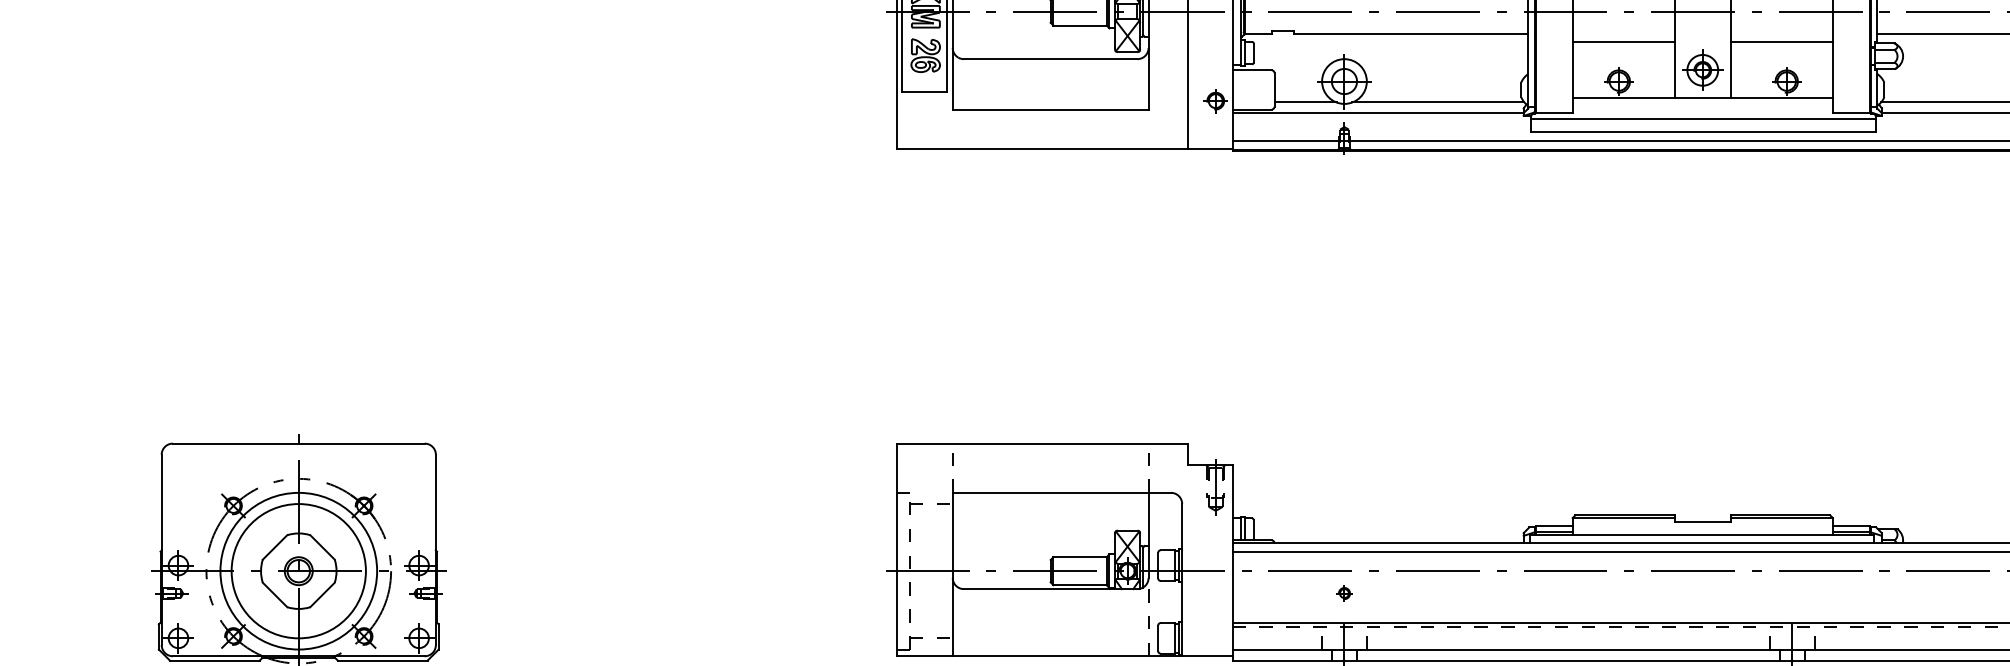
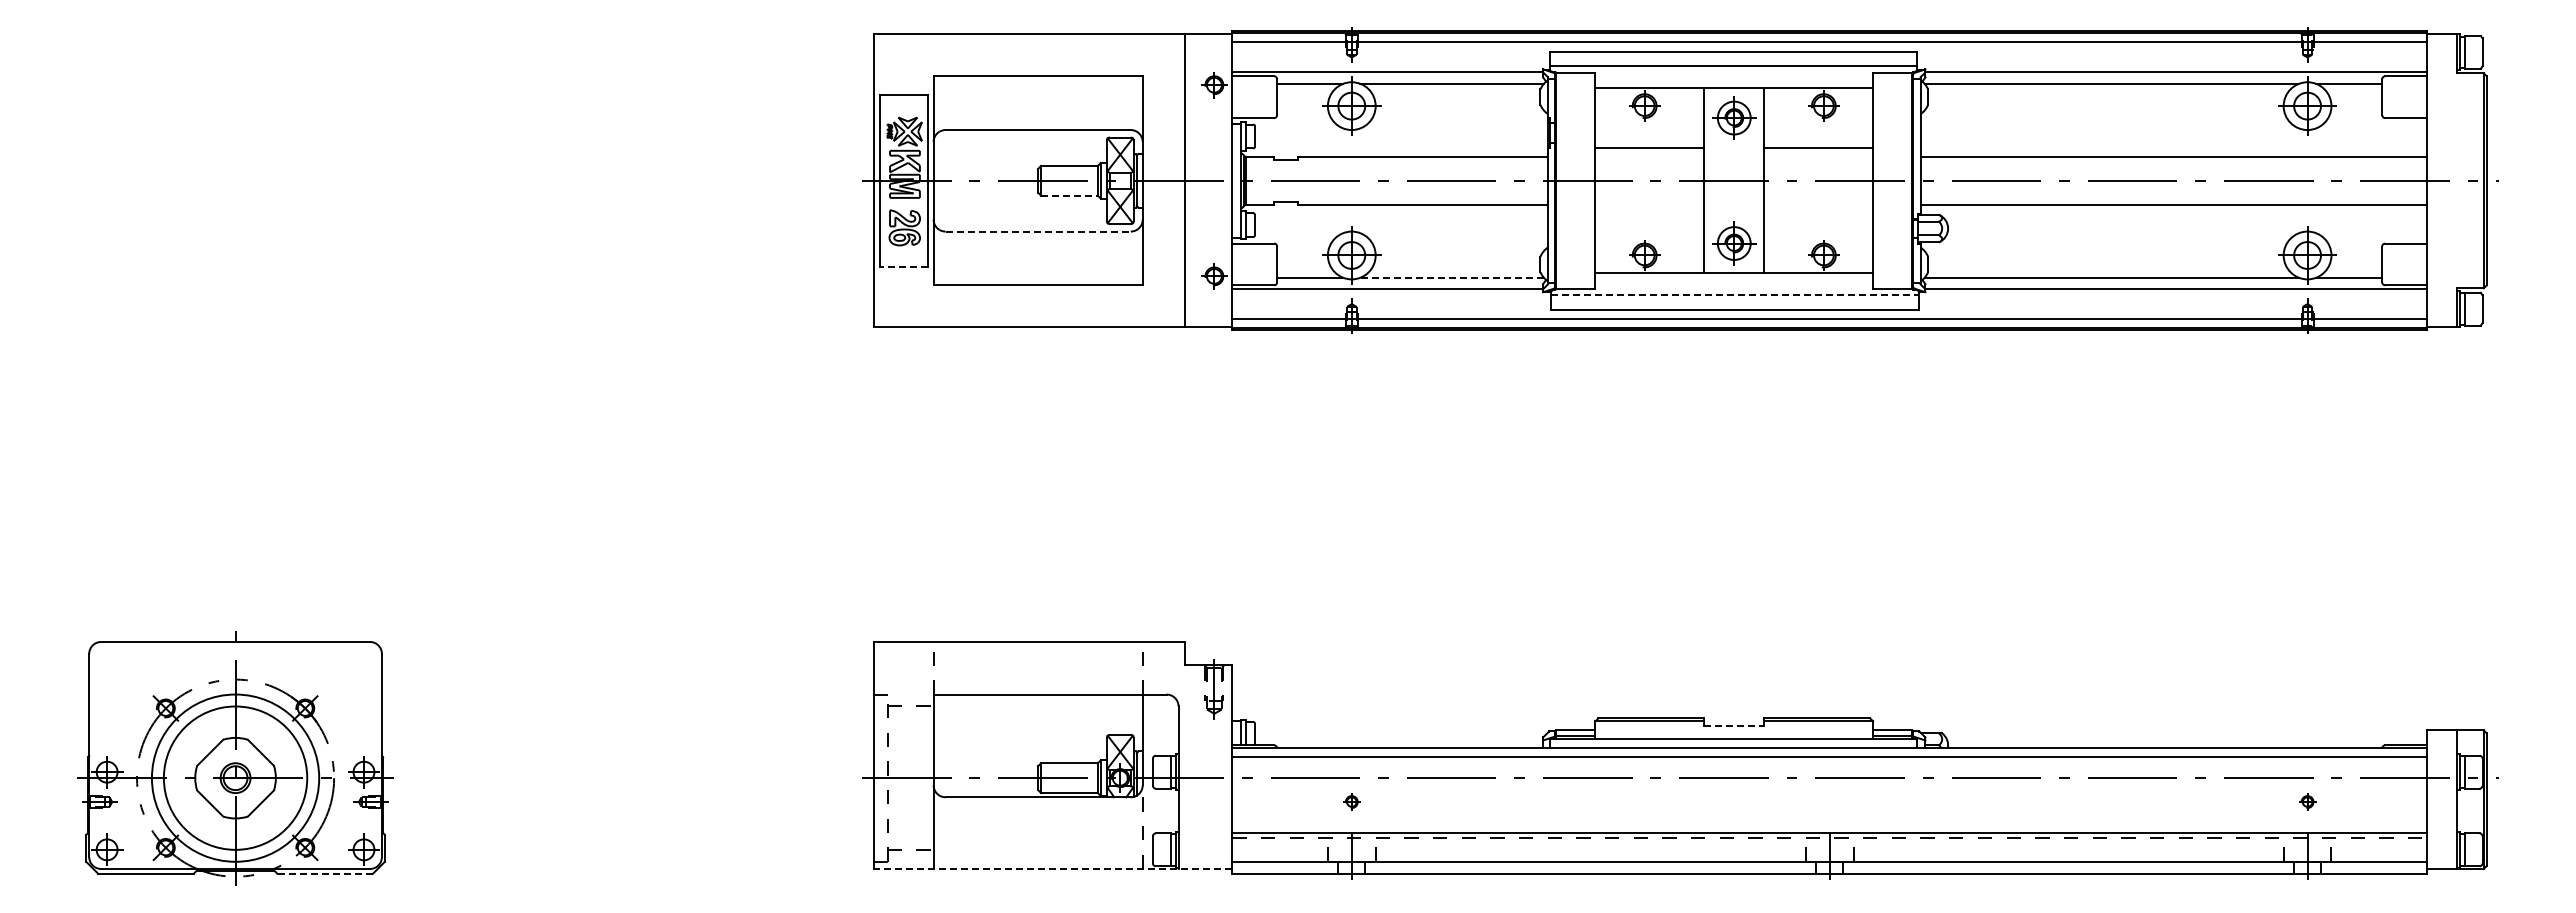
line: (1080, 25) -> (1070, 195), solid -> dashed
line: (1623, 42) -> (1649, 213), removed
line: (1781, 42) -> (1818, 213), removed
line: (1050, 59) -> (1038, 231), solid -> dashed
line: (924, 92) -> (903, 267), solid -> dashed
line: (1438, 102) -> (1452, 277), solid -> dashed
line: (1703, 119) -> (1735, 295), solid -> dashed
line: (1702, 521) -> (1734, 725), solid -> dashed
line: (1064, 655) -> (1052, 868), solid -> dashed
line: (383, 660) -> (325, 873), solid -> dashed

